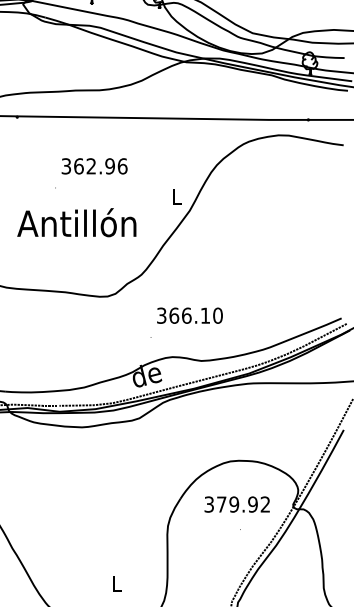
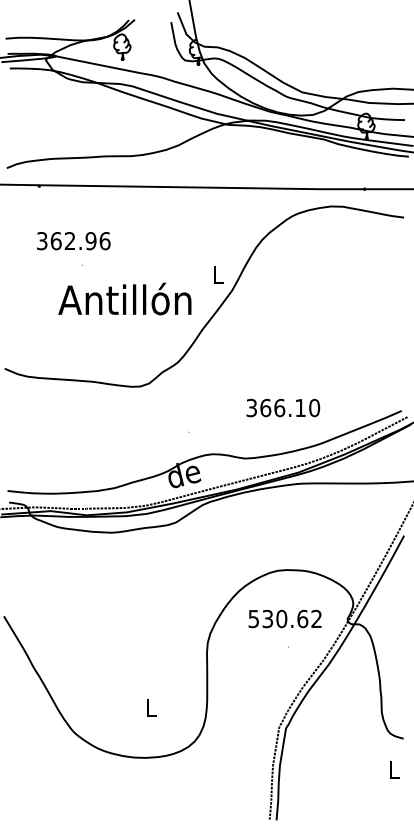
text: (94, 166) -> (73, 241), moved
text: (76, 222) -> (124, 298), moved
text: (190, 315) -> (283, 407), moved
text: (231, 504) -> (278, 618), 379.92 -> 530.62

